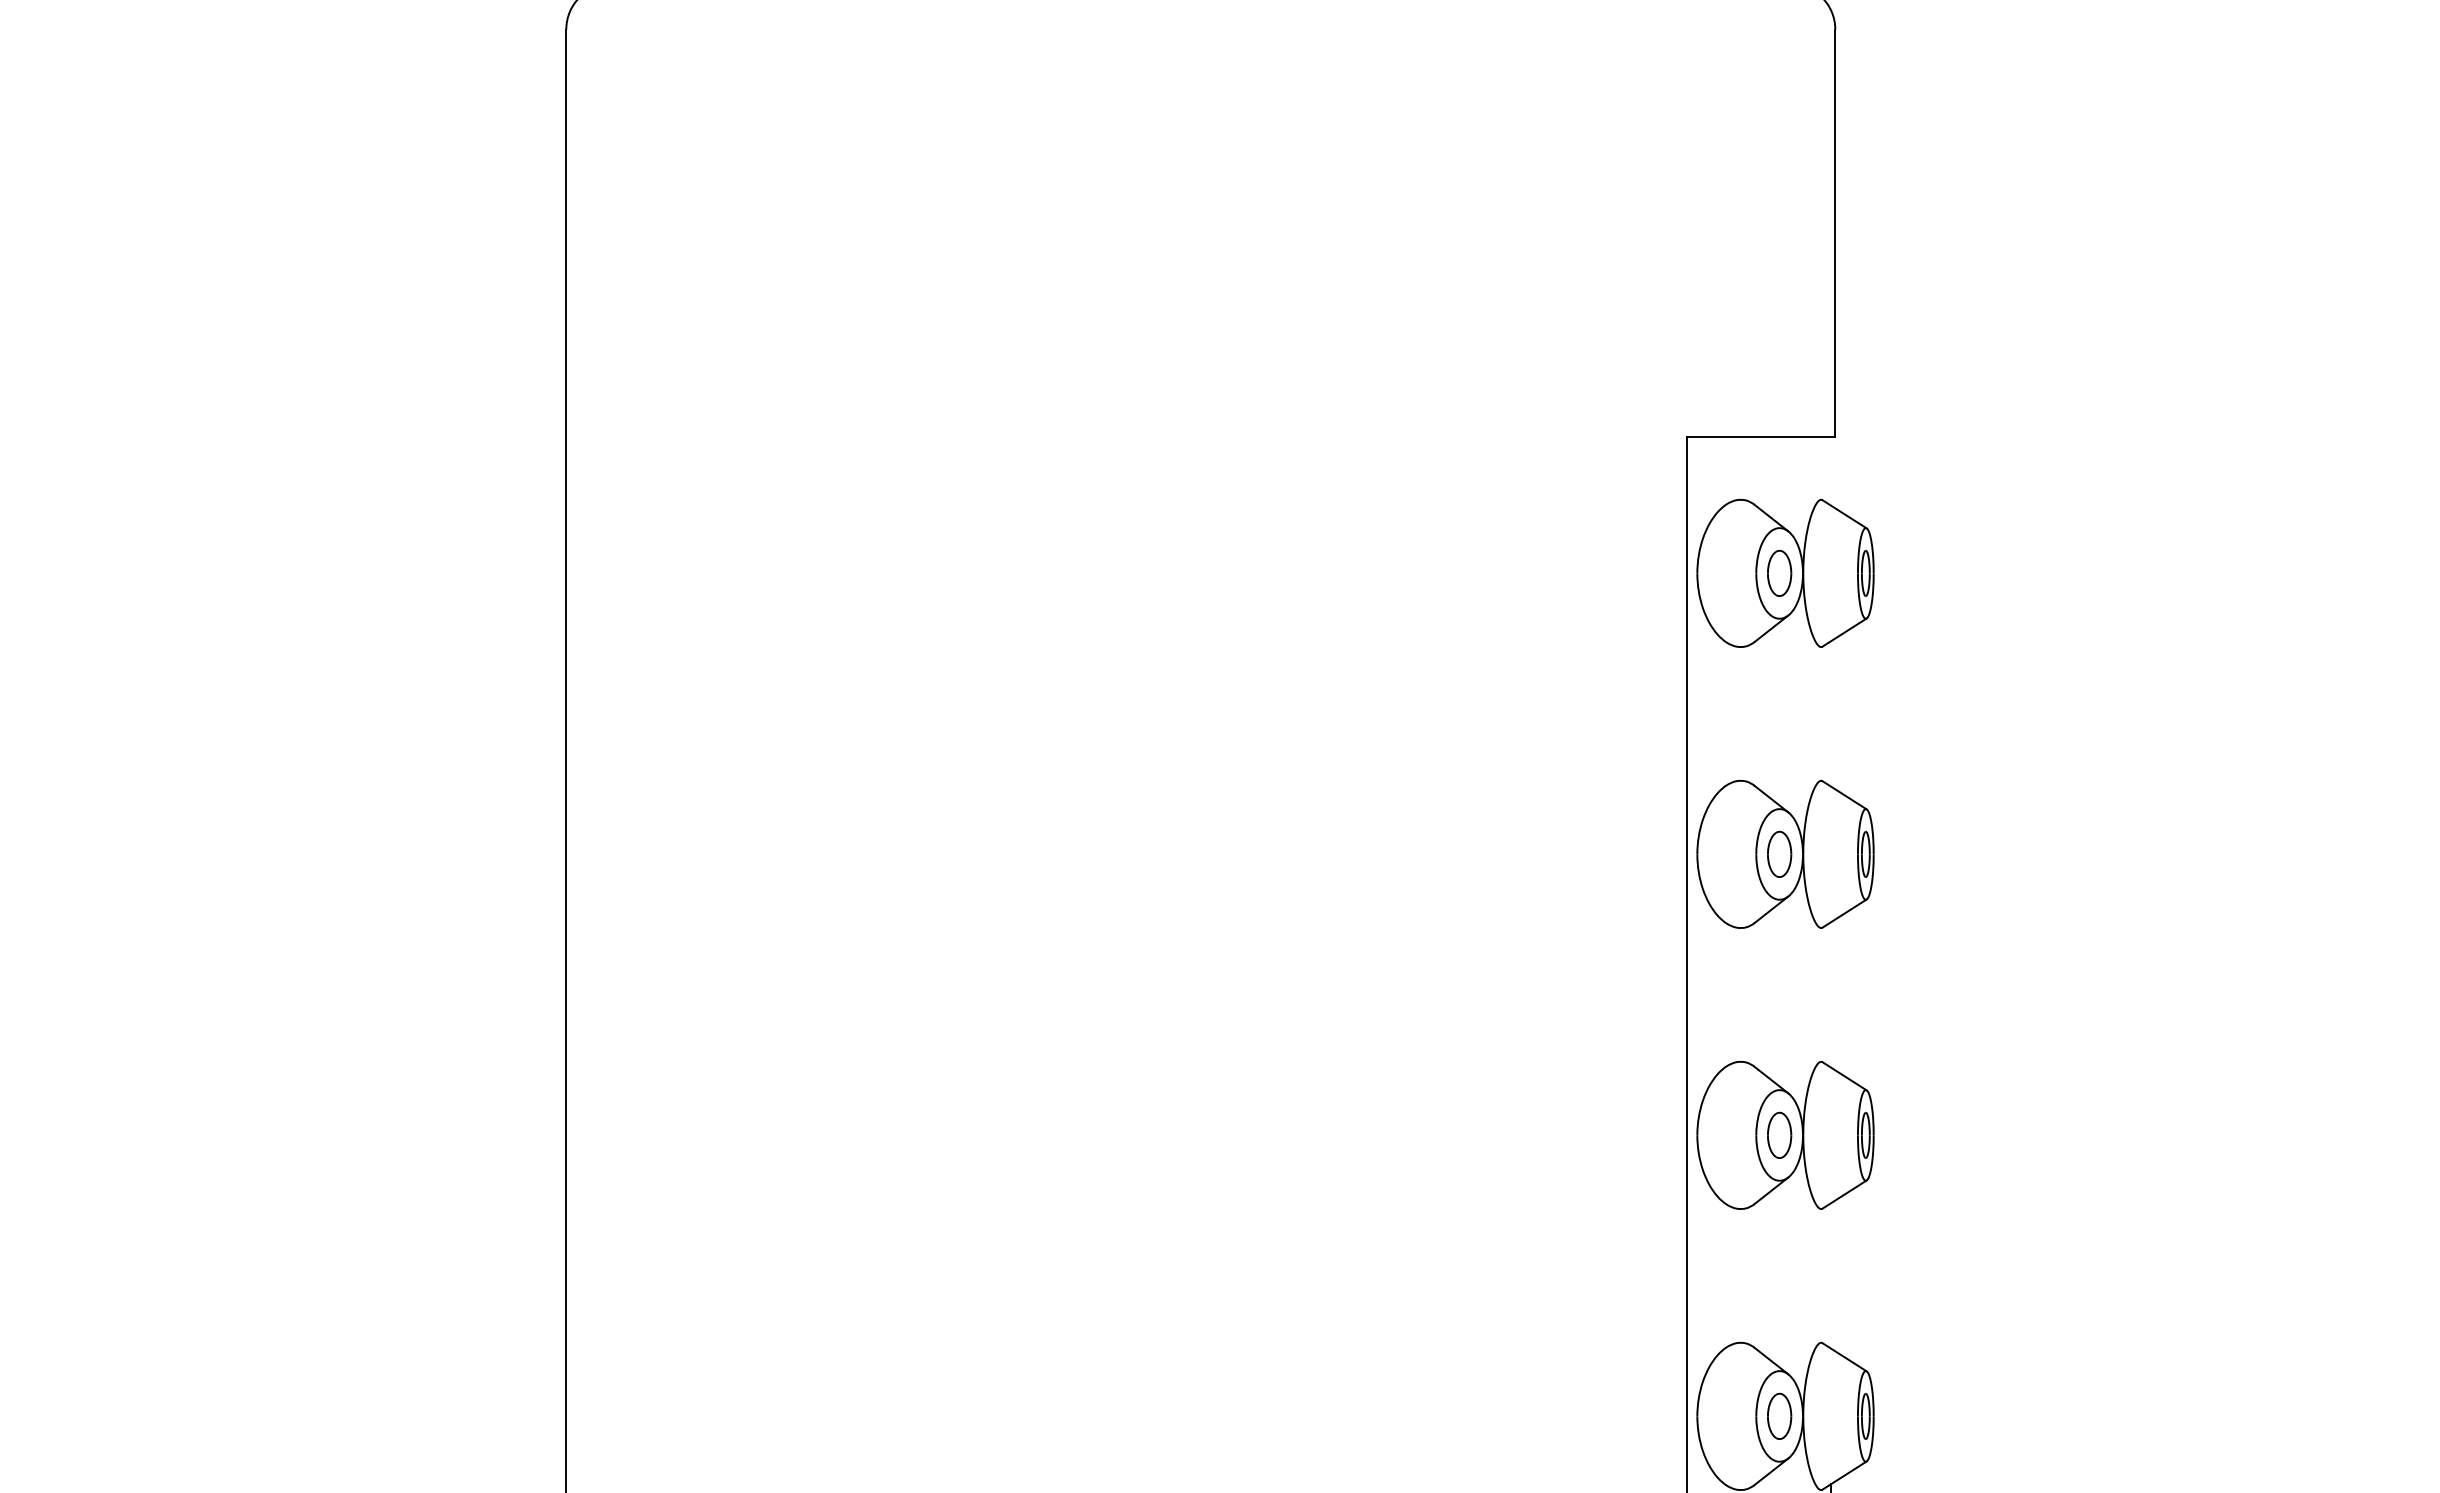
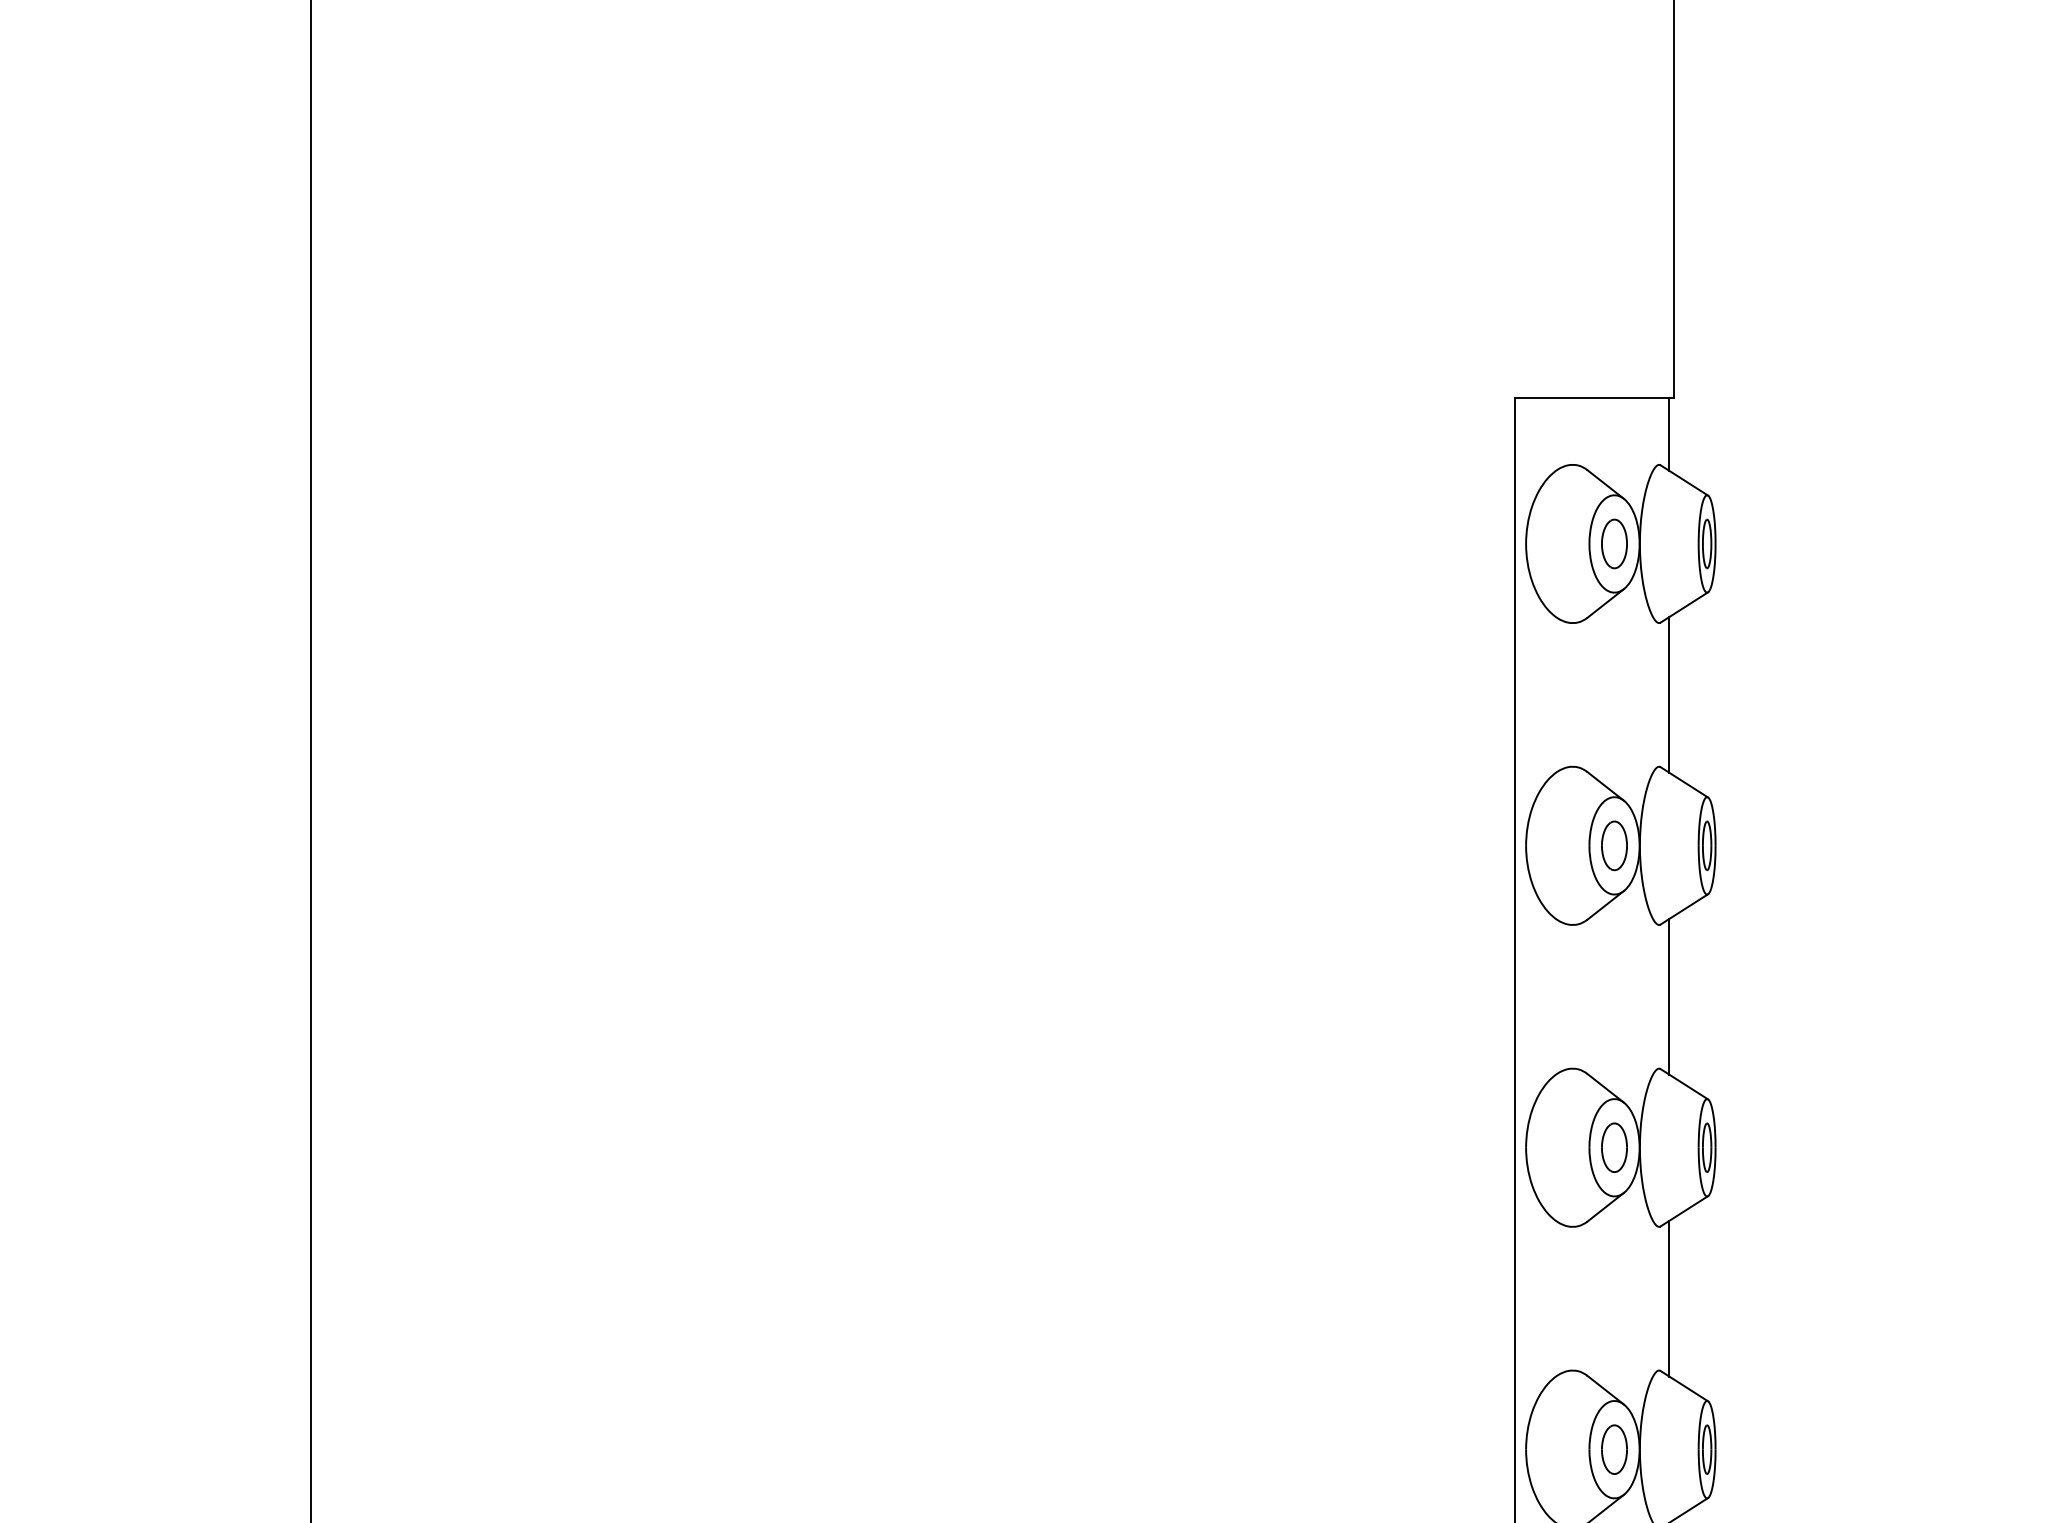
line: (1830, 471) -> (1669, 434), added
line: (1830, 713) -> (1669, 694), added
line: (1830, 994) -> (1669, 996), added
line: (1830, 1275) -> (1669, 1298), added

